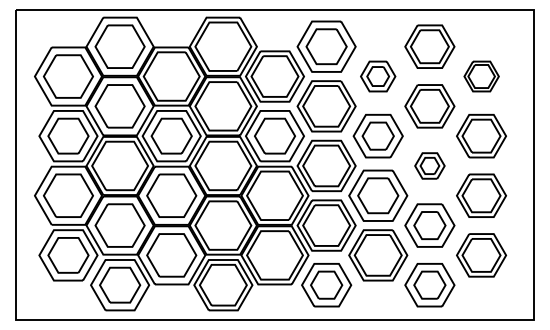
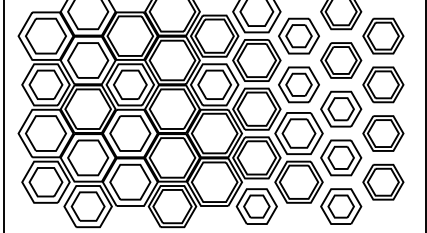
part: (377, 76) -> (298, 36), size x1.43
part: (481, 76) -> (383, 36), size x1.43
part: (429, 165) -> (340, 108), size x1.67

